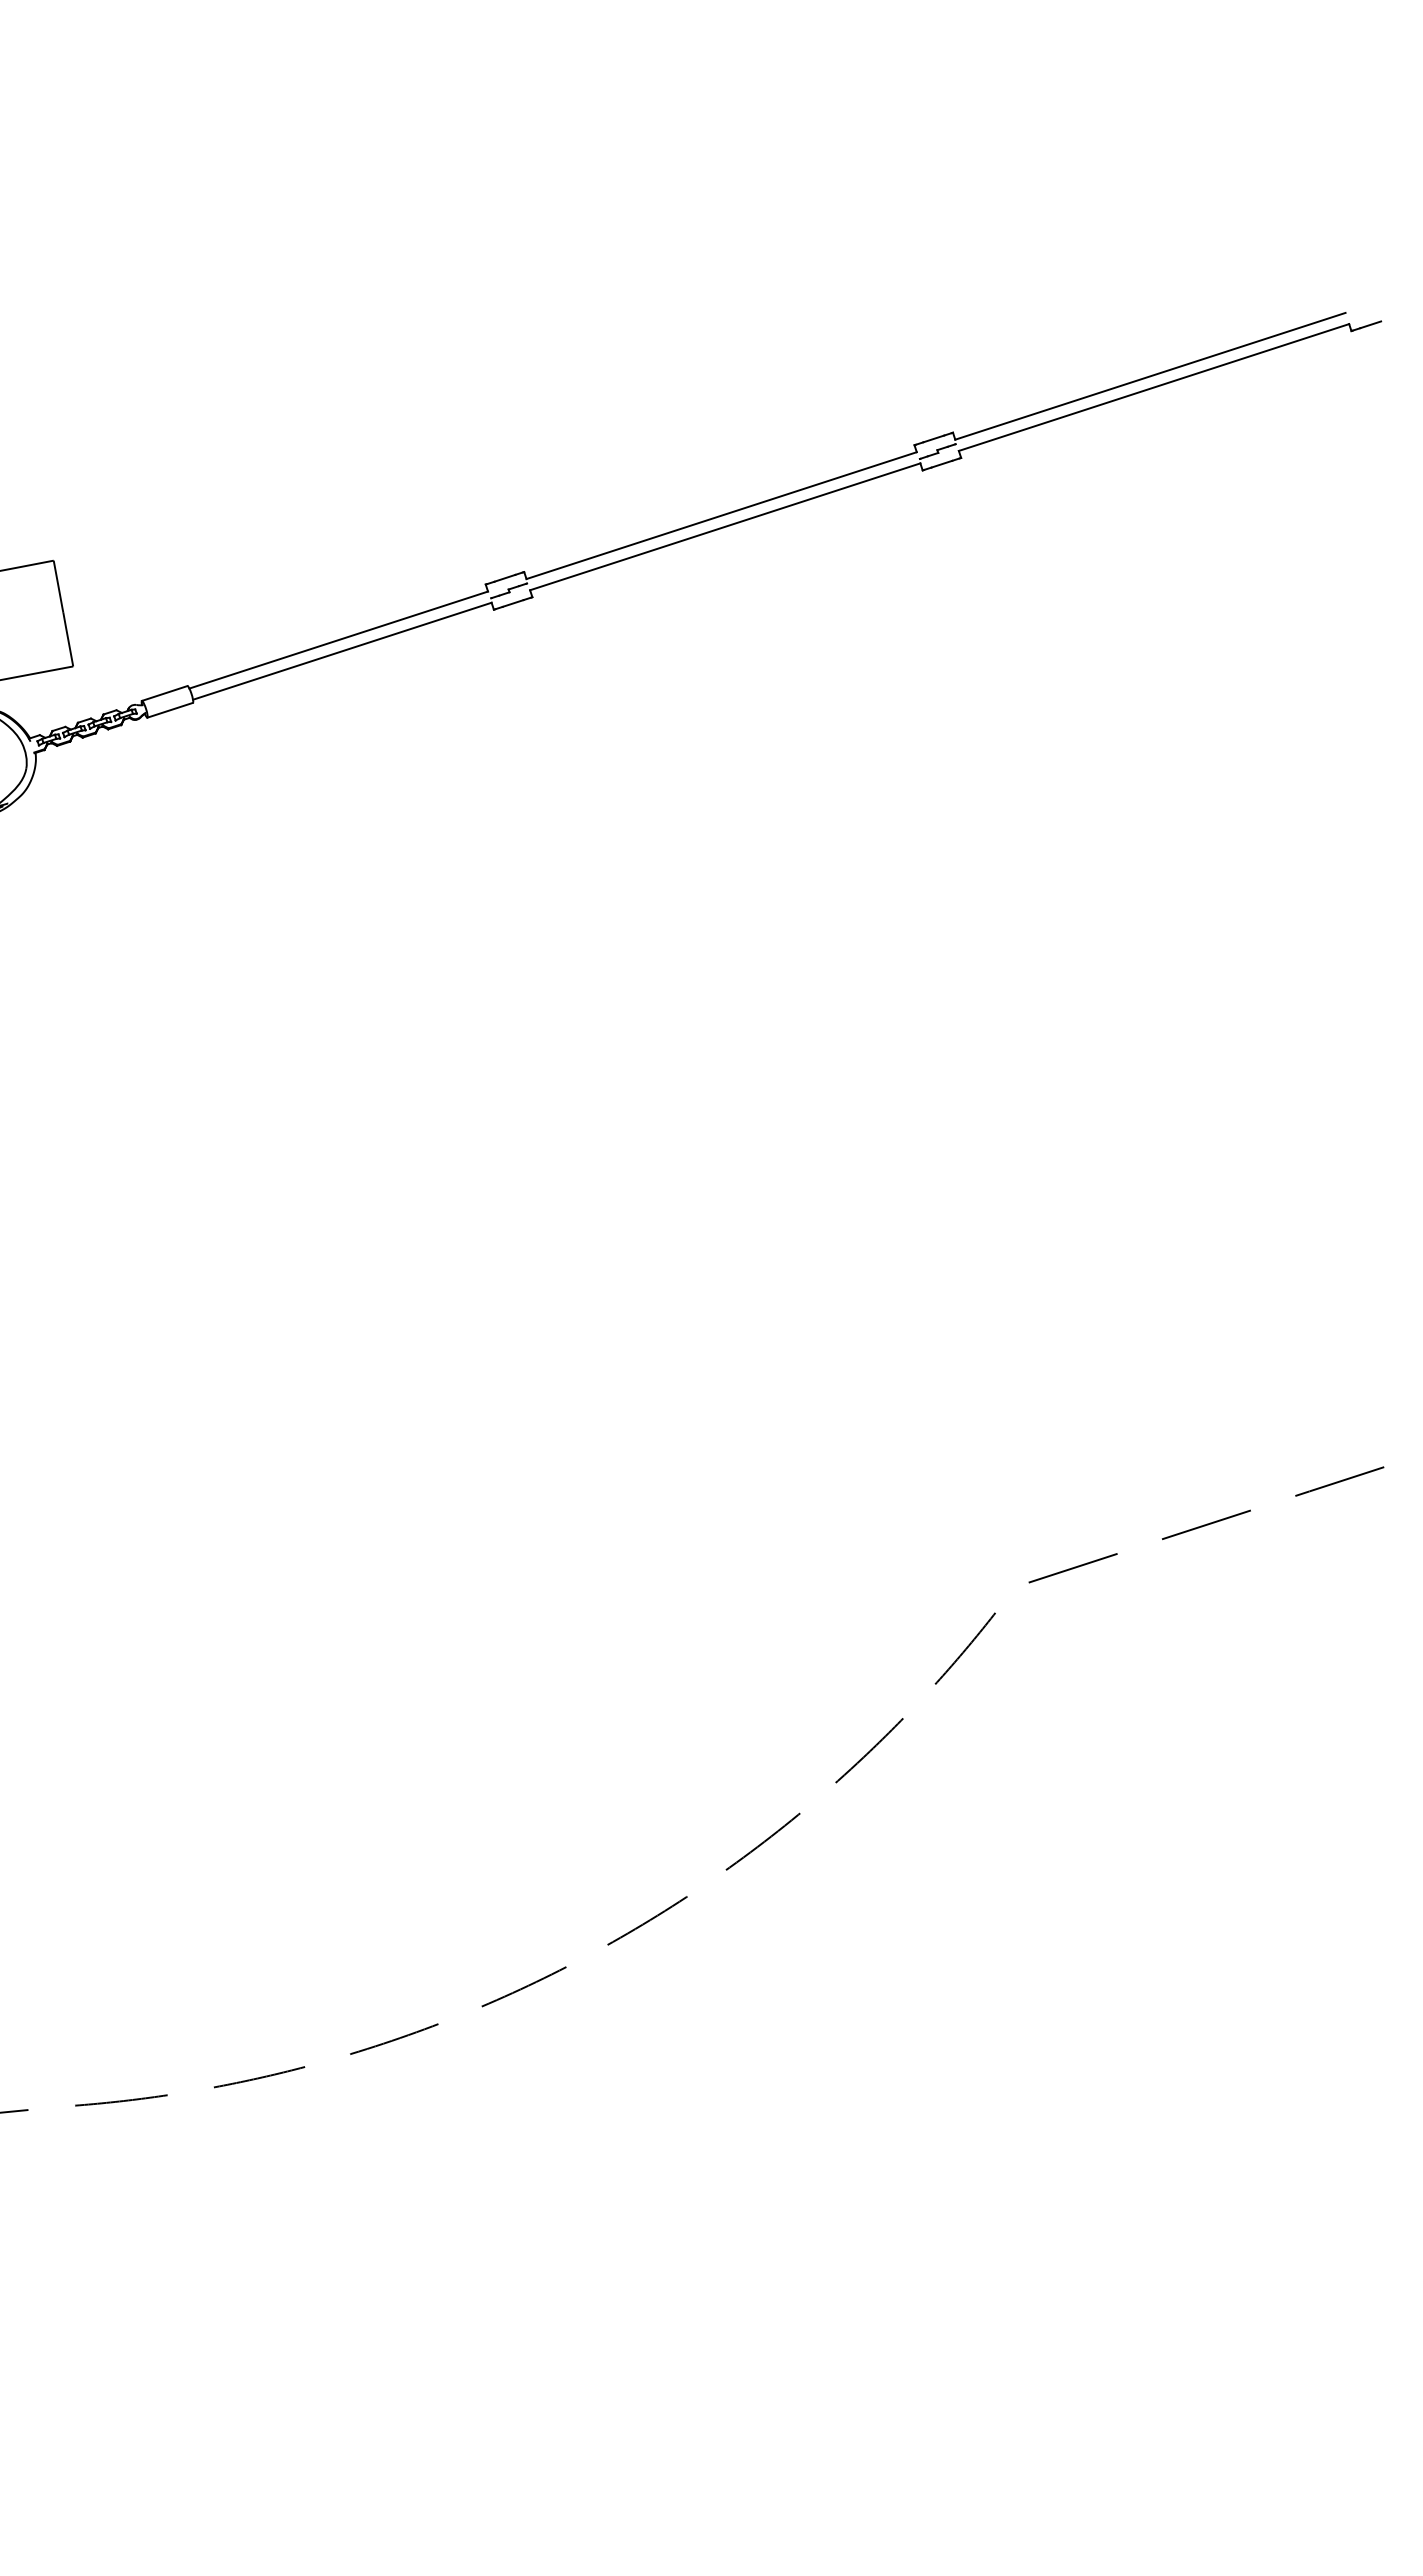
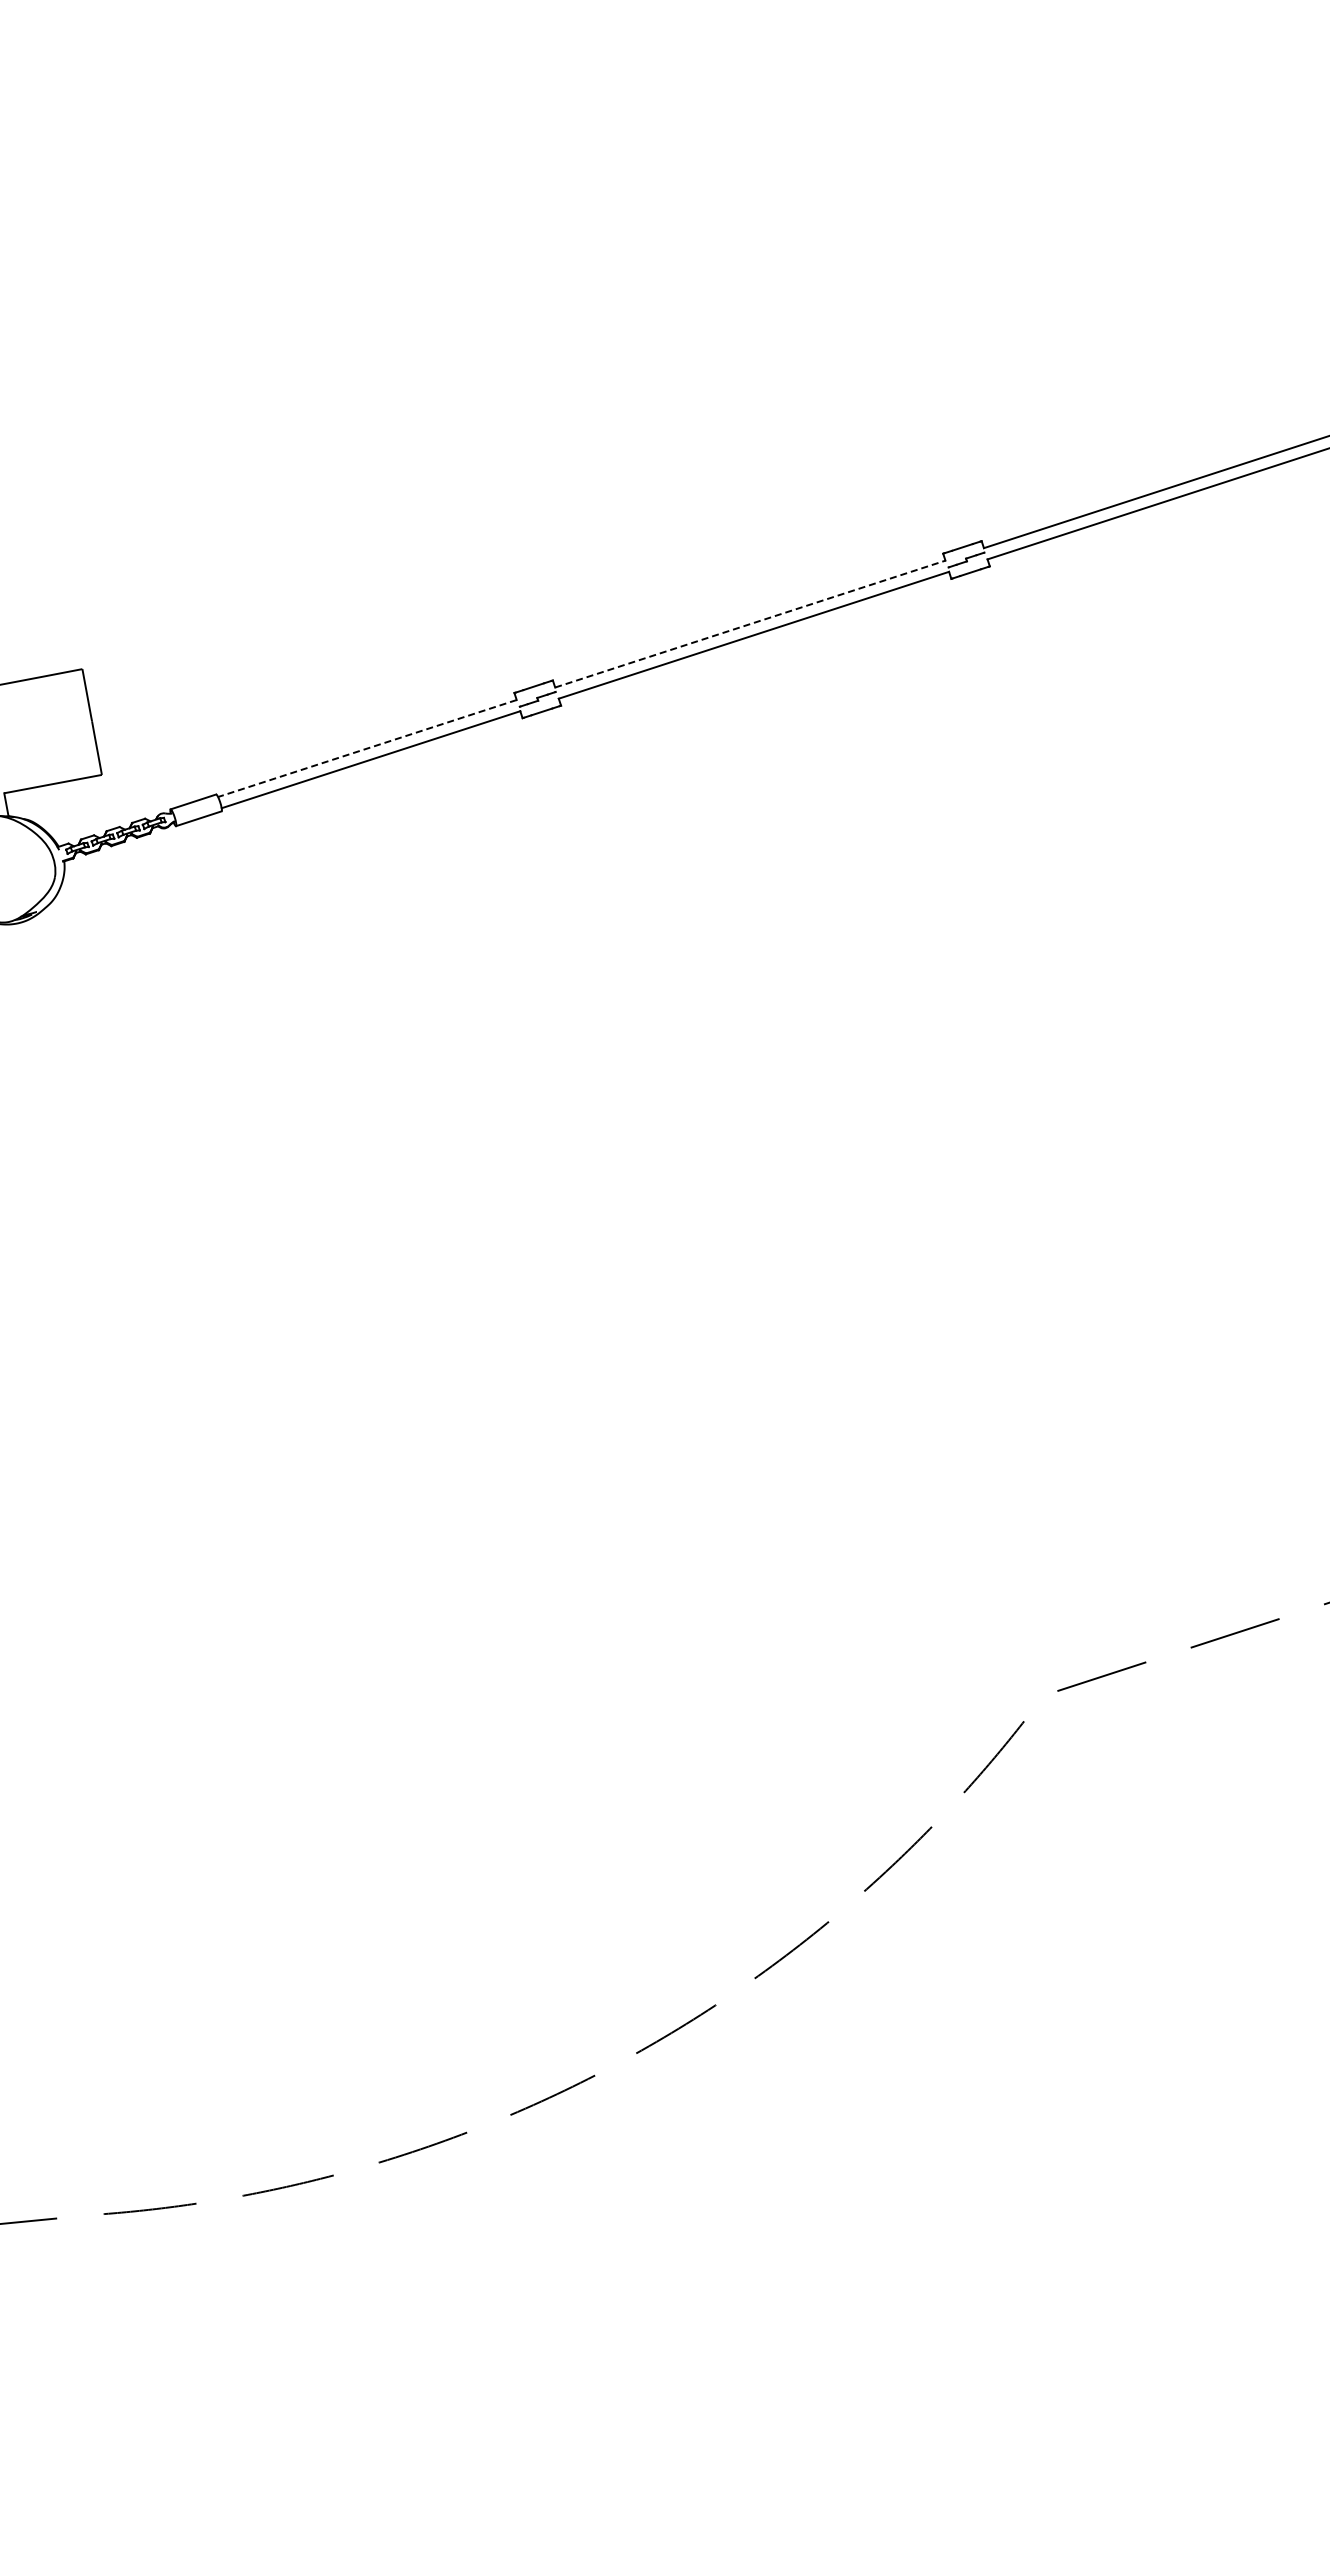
line: (722, 515) -> (751, 623), solid -> dashed
line: (338, 640) -> (367, 748), solid -> dashed

